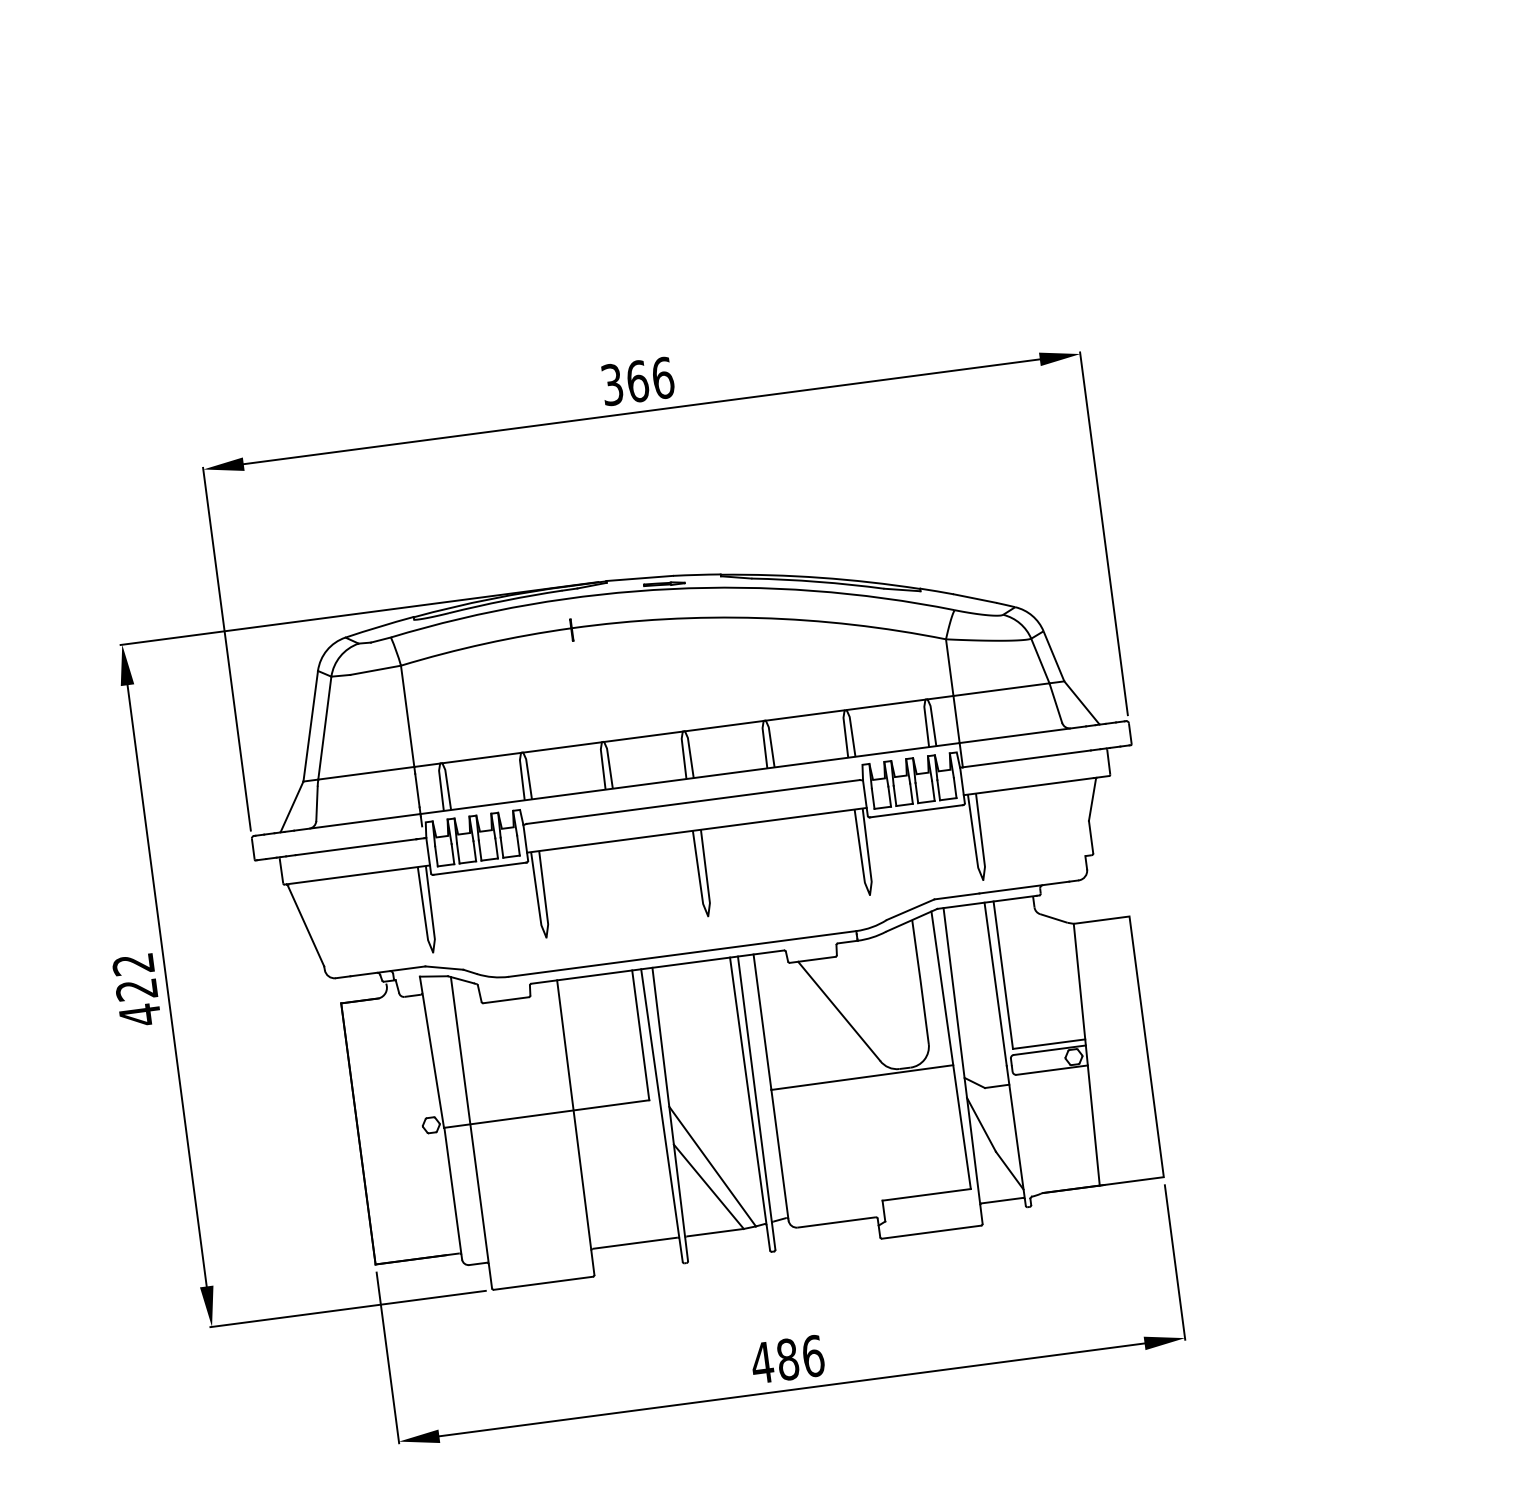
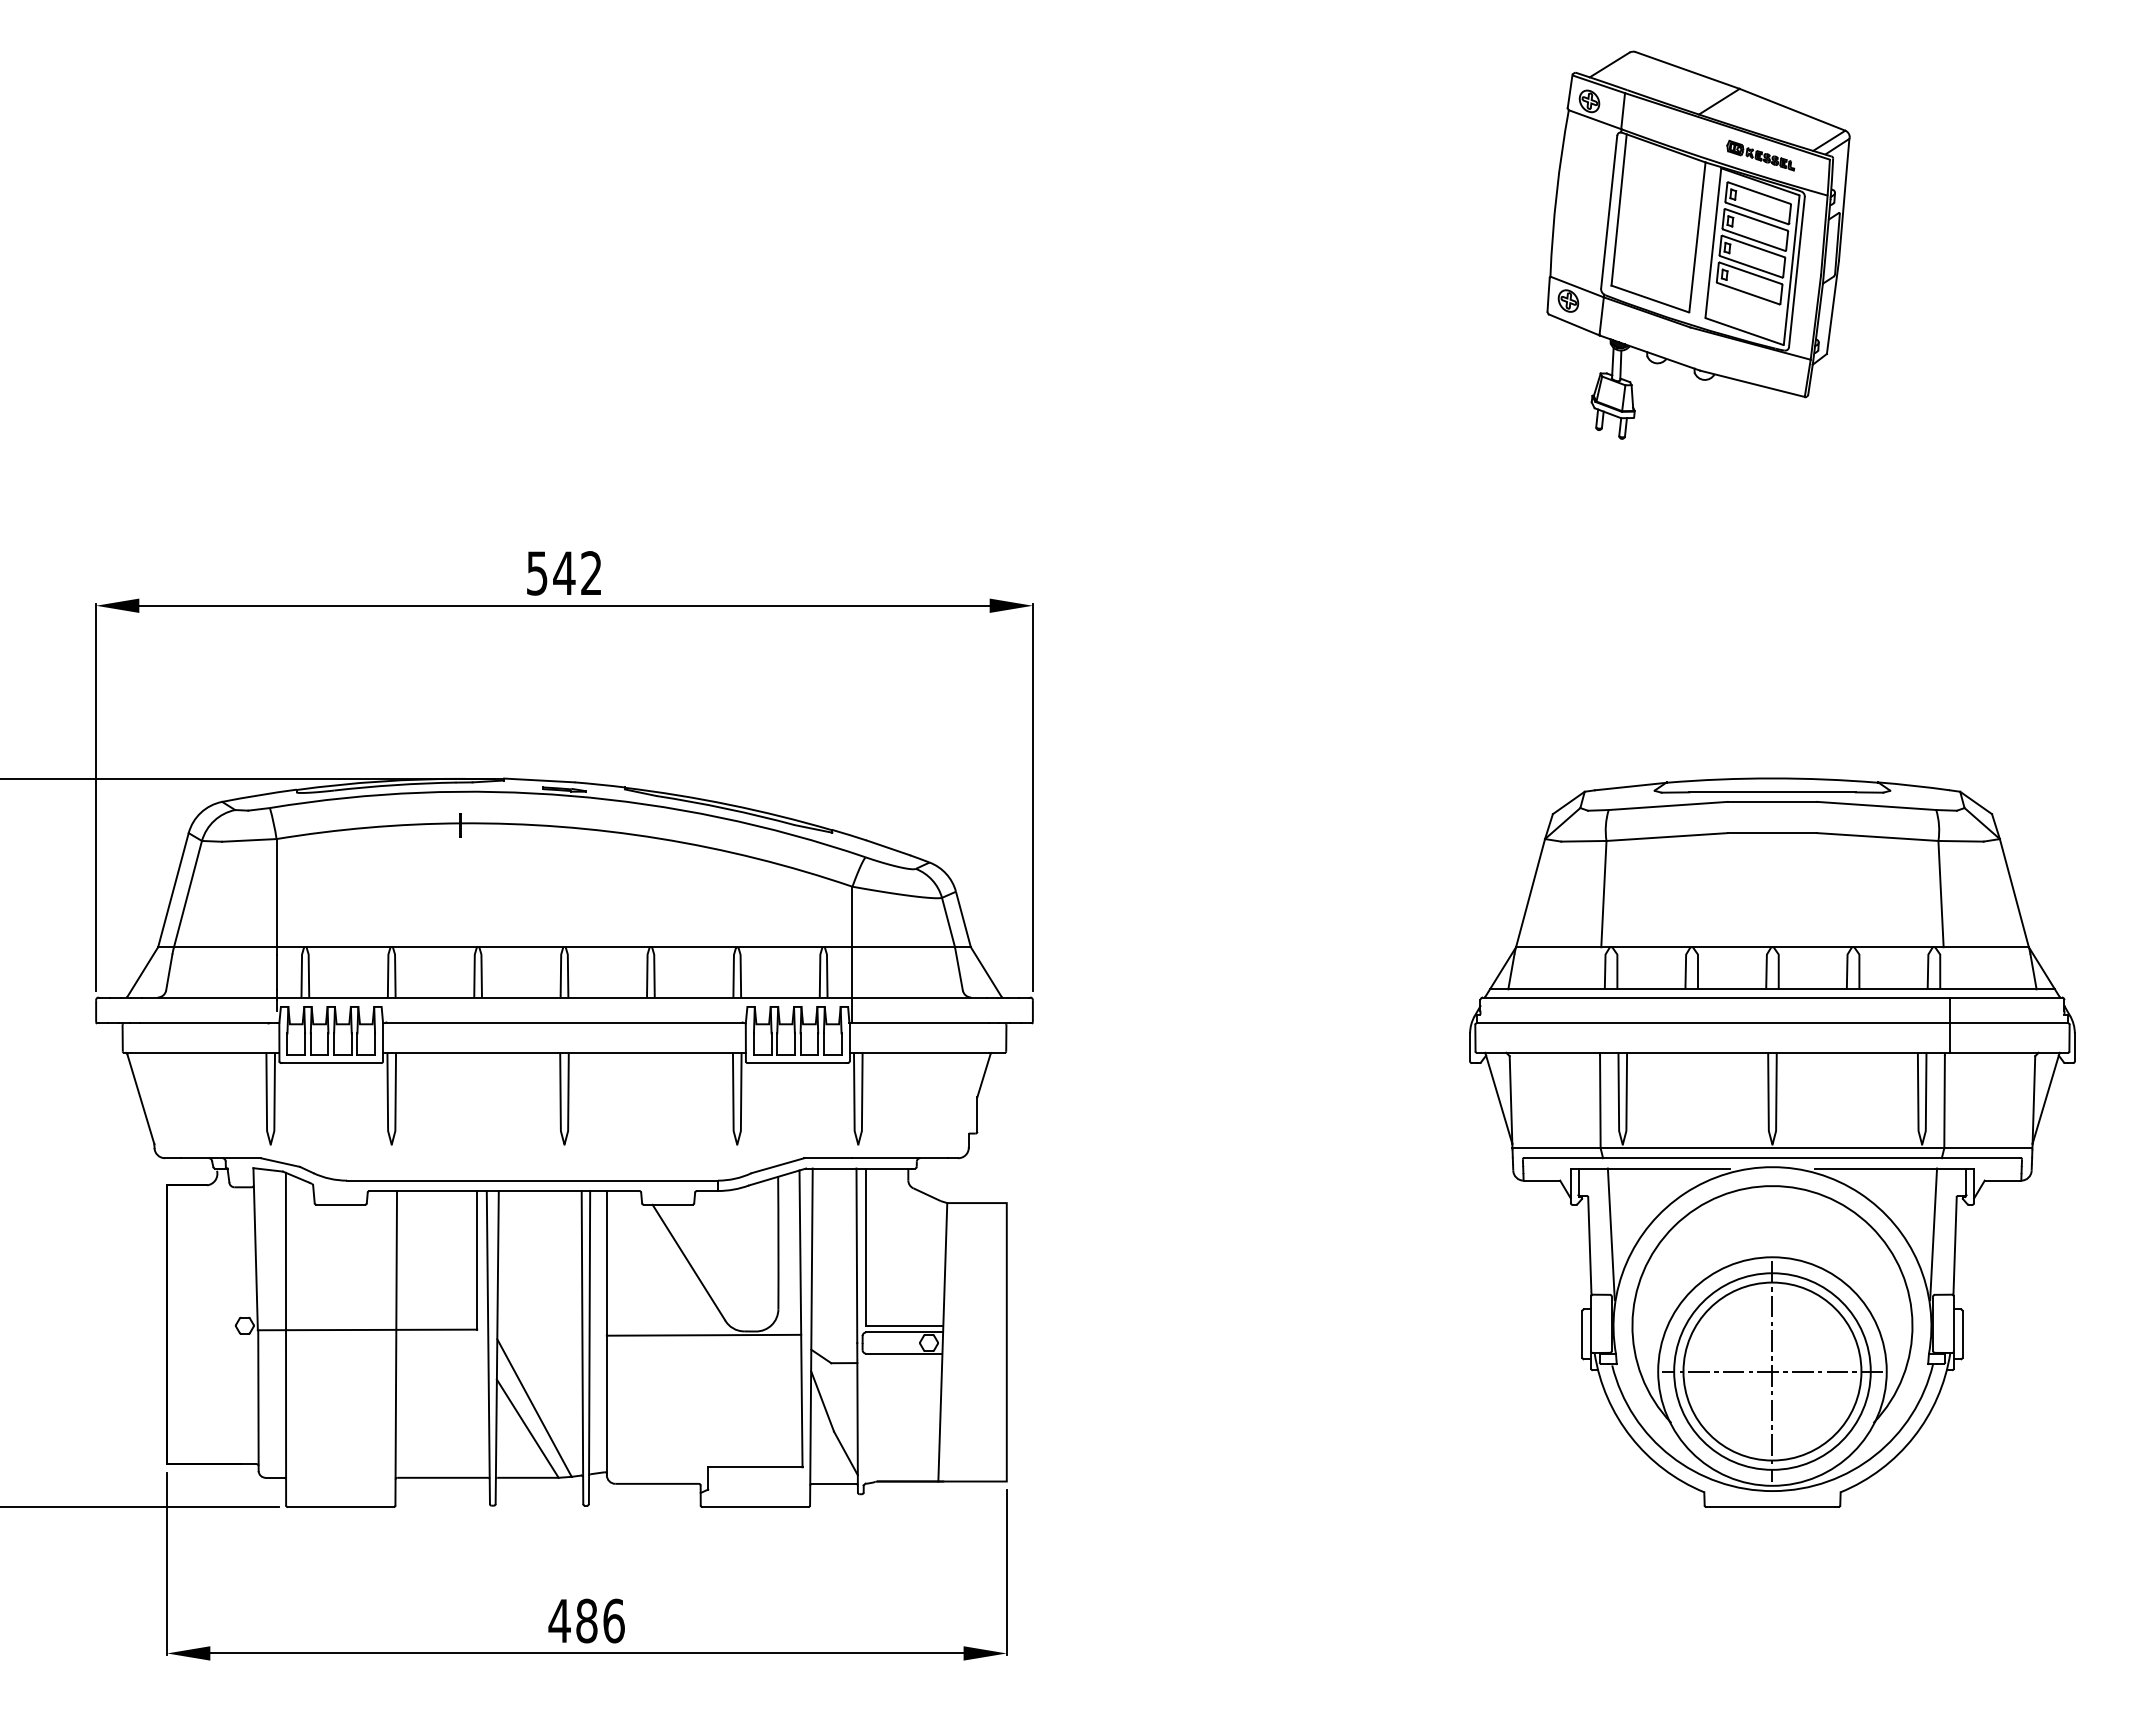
text: (637, 381) -> (564, 573), 366 -> 542

